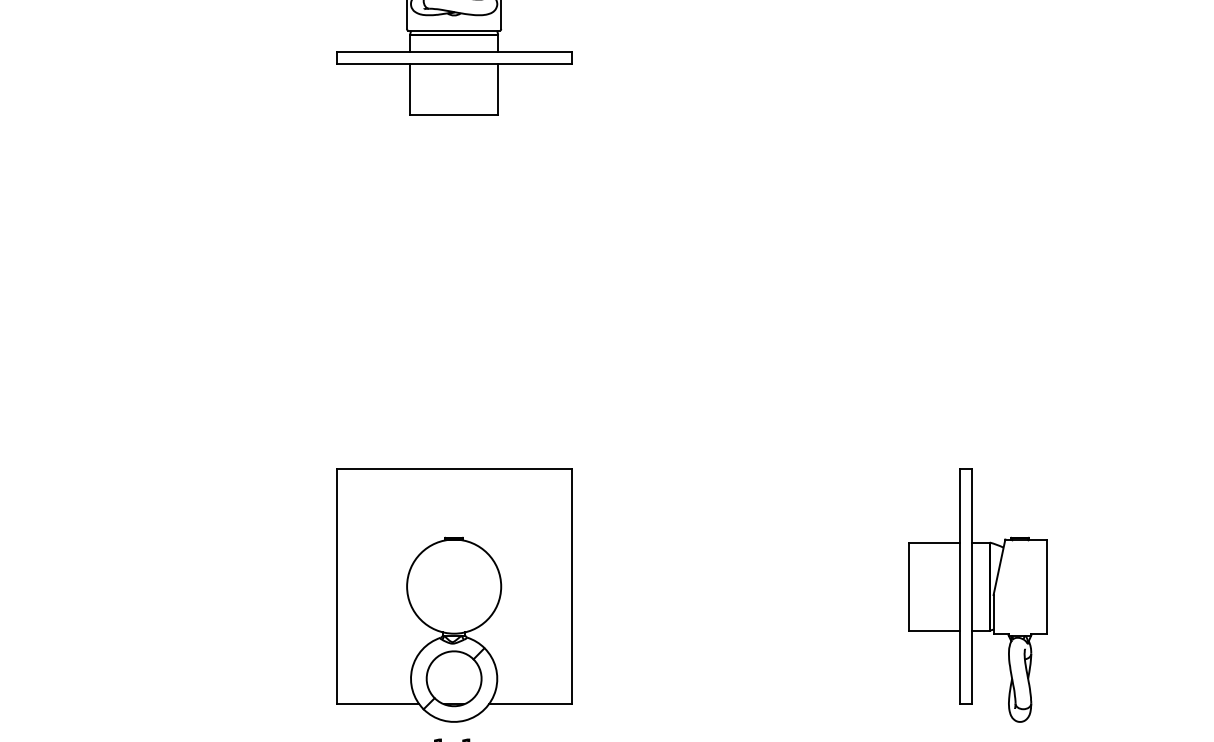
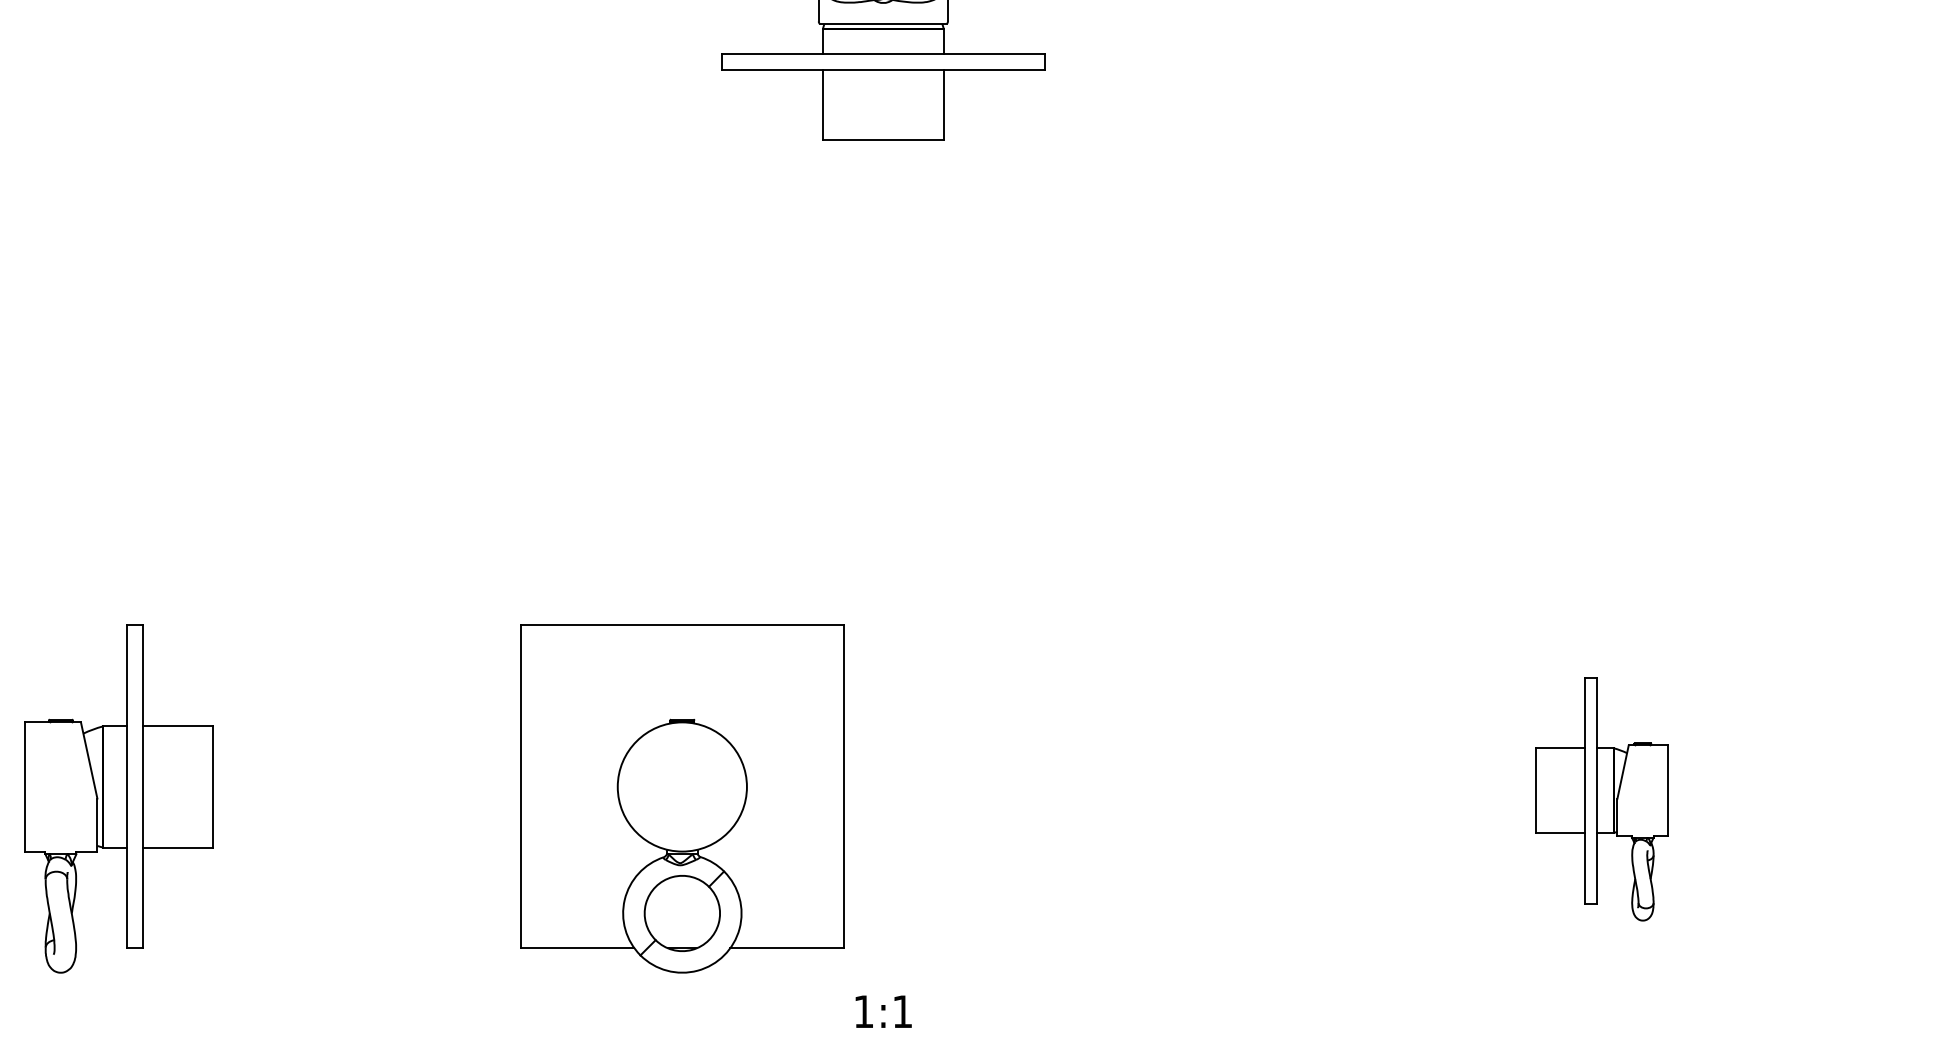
part: (454, 595) -> (682, 798), moved
part: (978, 595) -> (1602, 798), size x0.7

